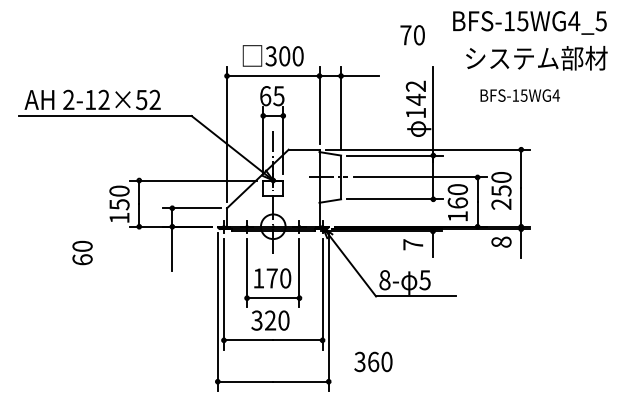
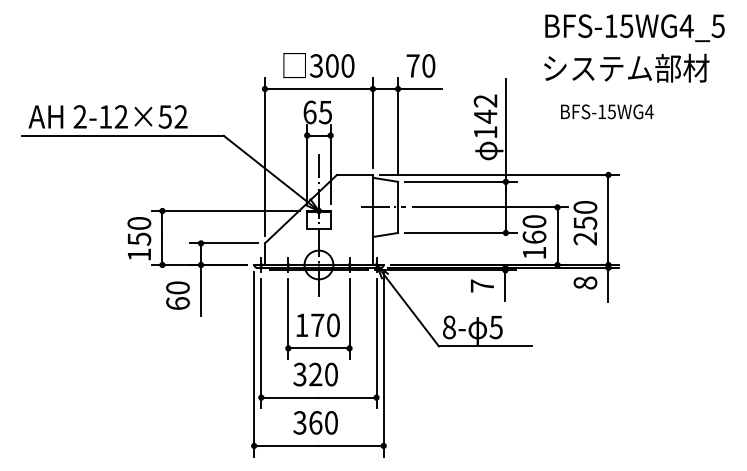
text: (529, 22) -> (634, 27), moved
text: (412, 35) -> (420, 66), moved
text: (82, 252) -> (177, 295), moved
text: (373, 361) -> (315, 422), moved

